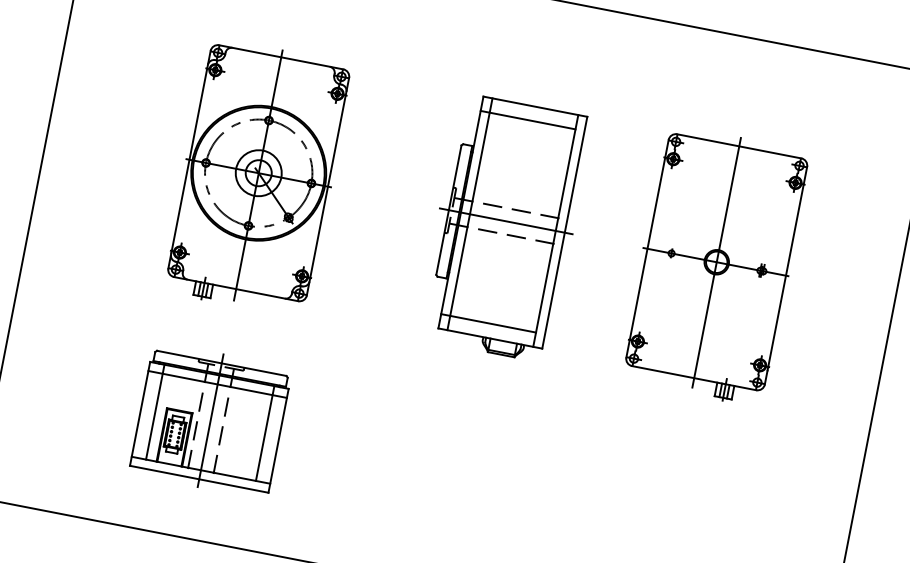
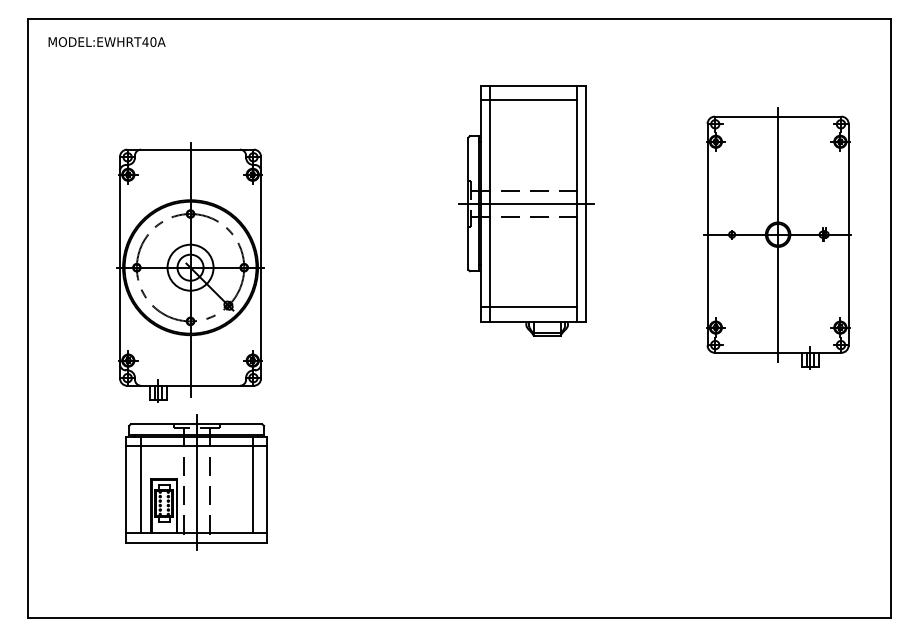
part: (257, 177) -> (190, 272), moved
part: (504, 227) -> (526, 210), moved
part: (715, 265) -> (777, 238), moved
part: (210, 420) -> (196, 482), moved

